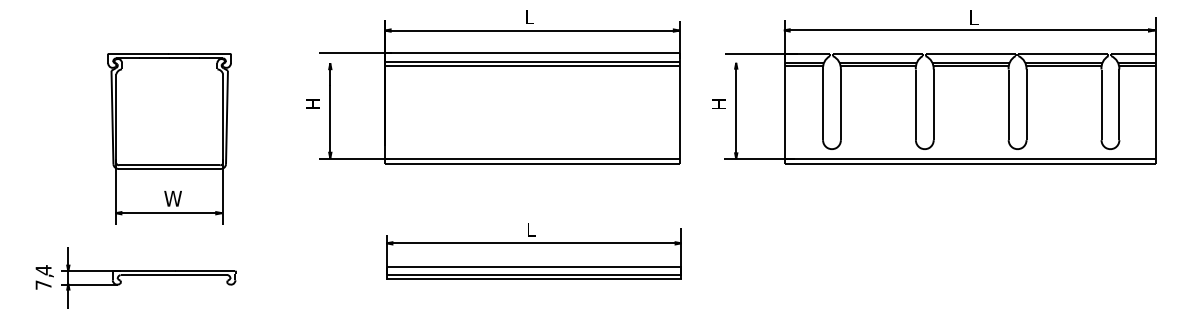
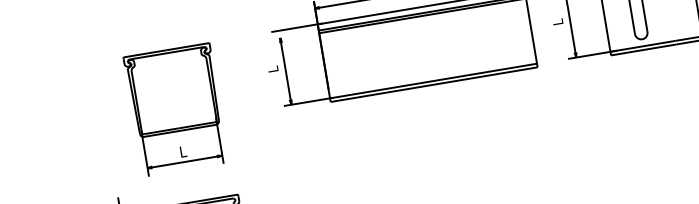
text: (312, 102) -> (272, 67), H -> L
text: (718, 103) -> (557, 20), H -> L
text: (172, 198) -> (185, 151), W -> L
part: (533, 251) -> (444, 146), removed

